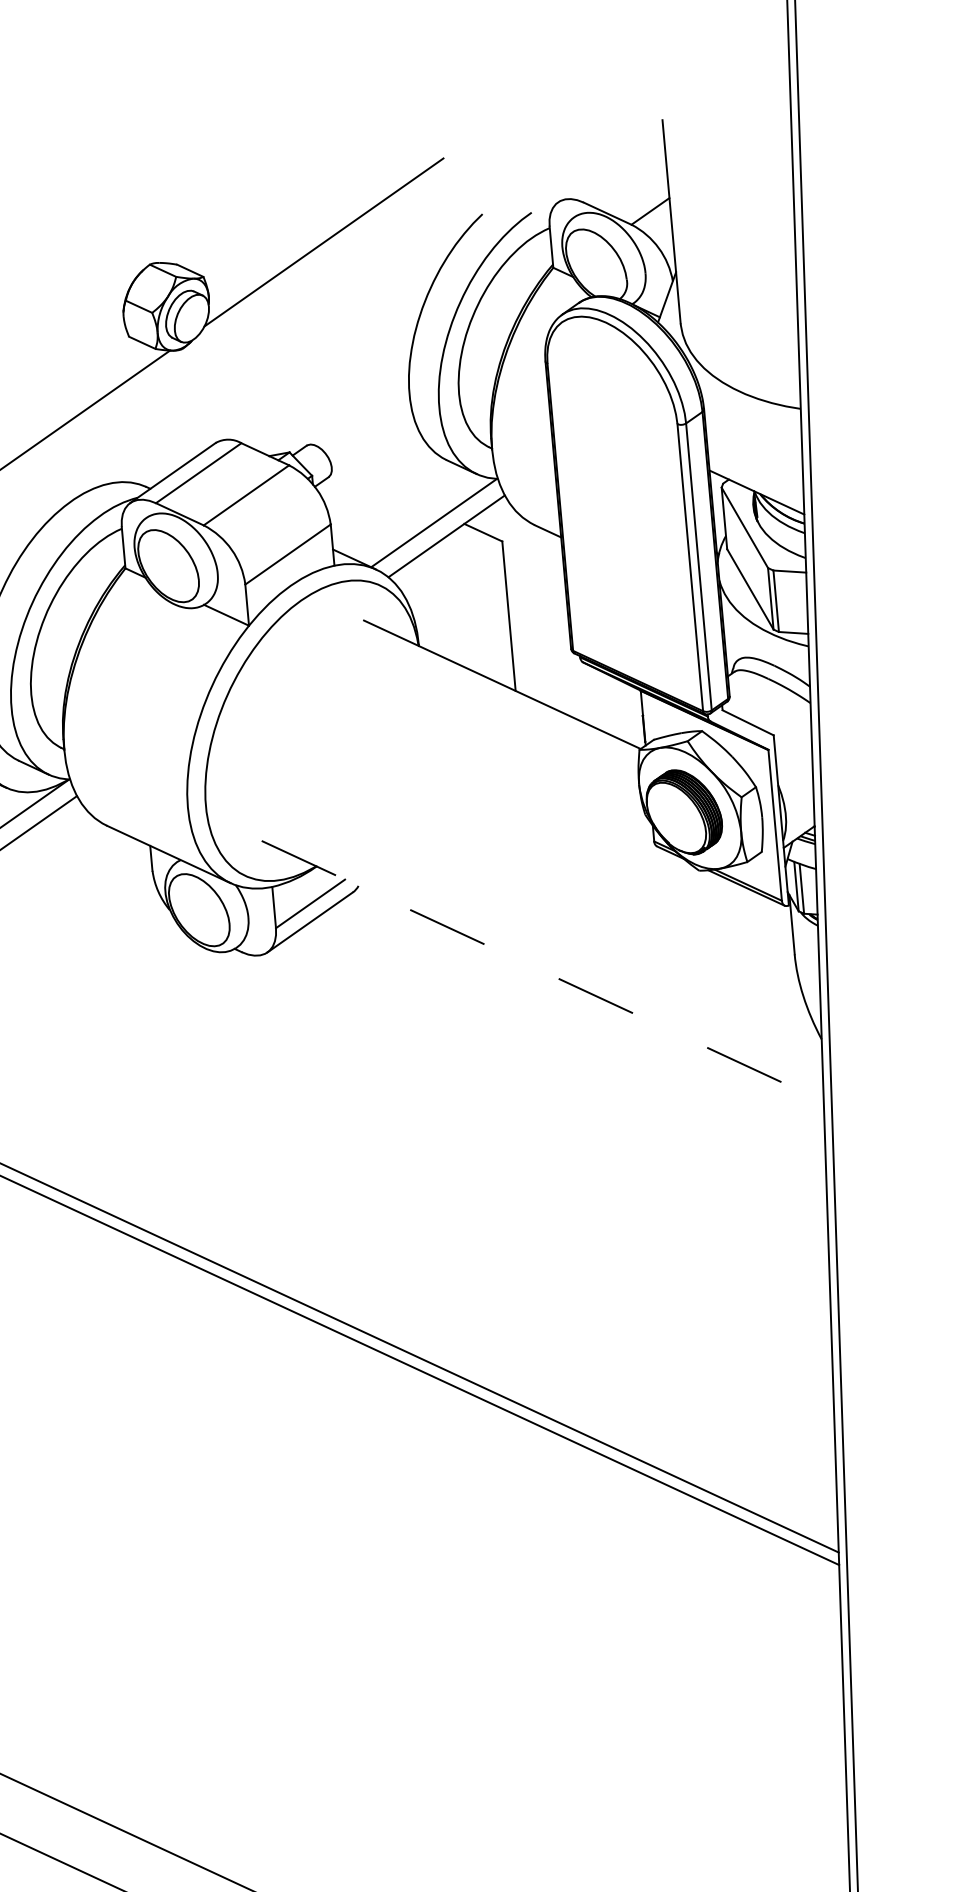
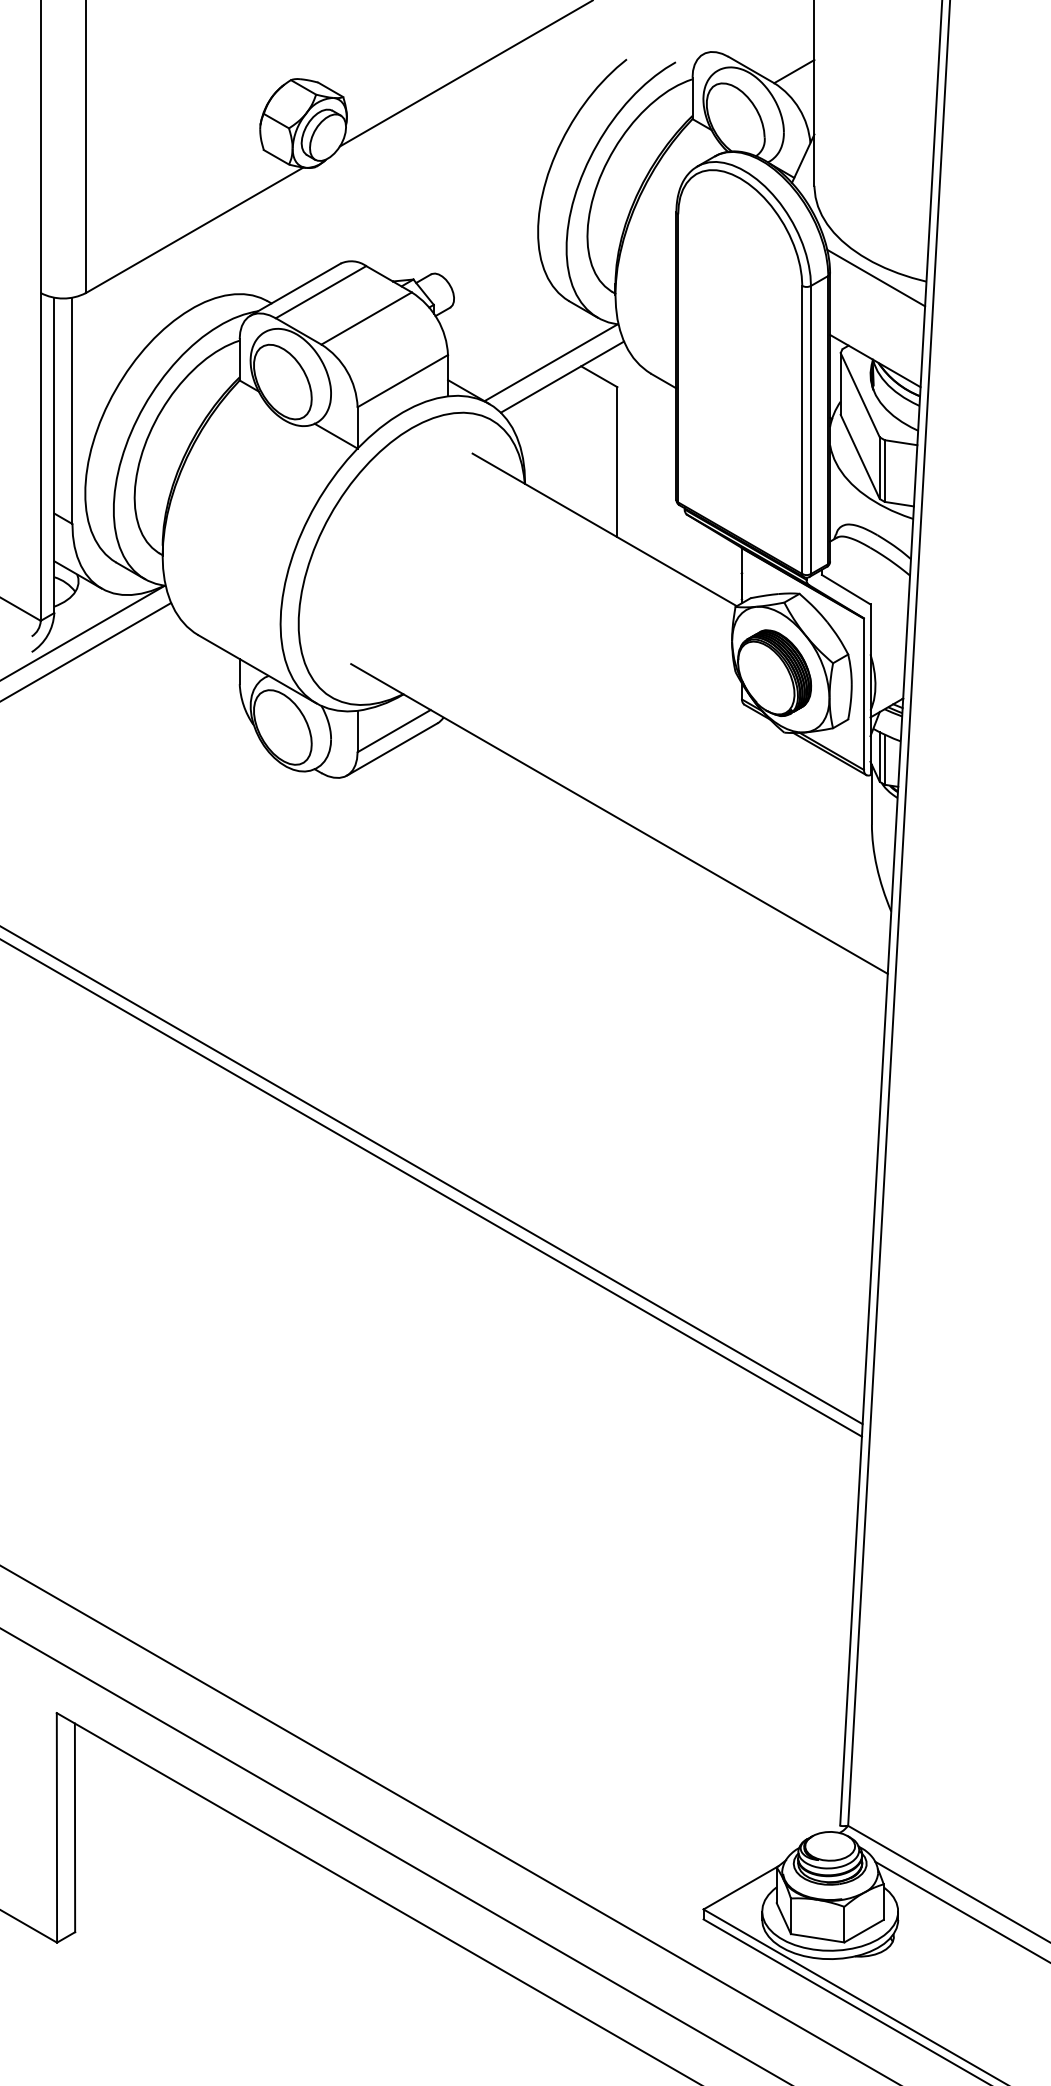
line: (750, 409) -> (876, 277), added
line: (542, 970) -> (619, 818), dashed -> solid

